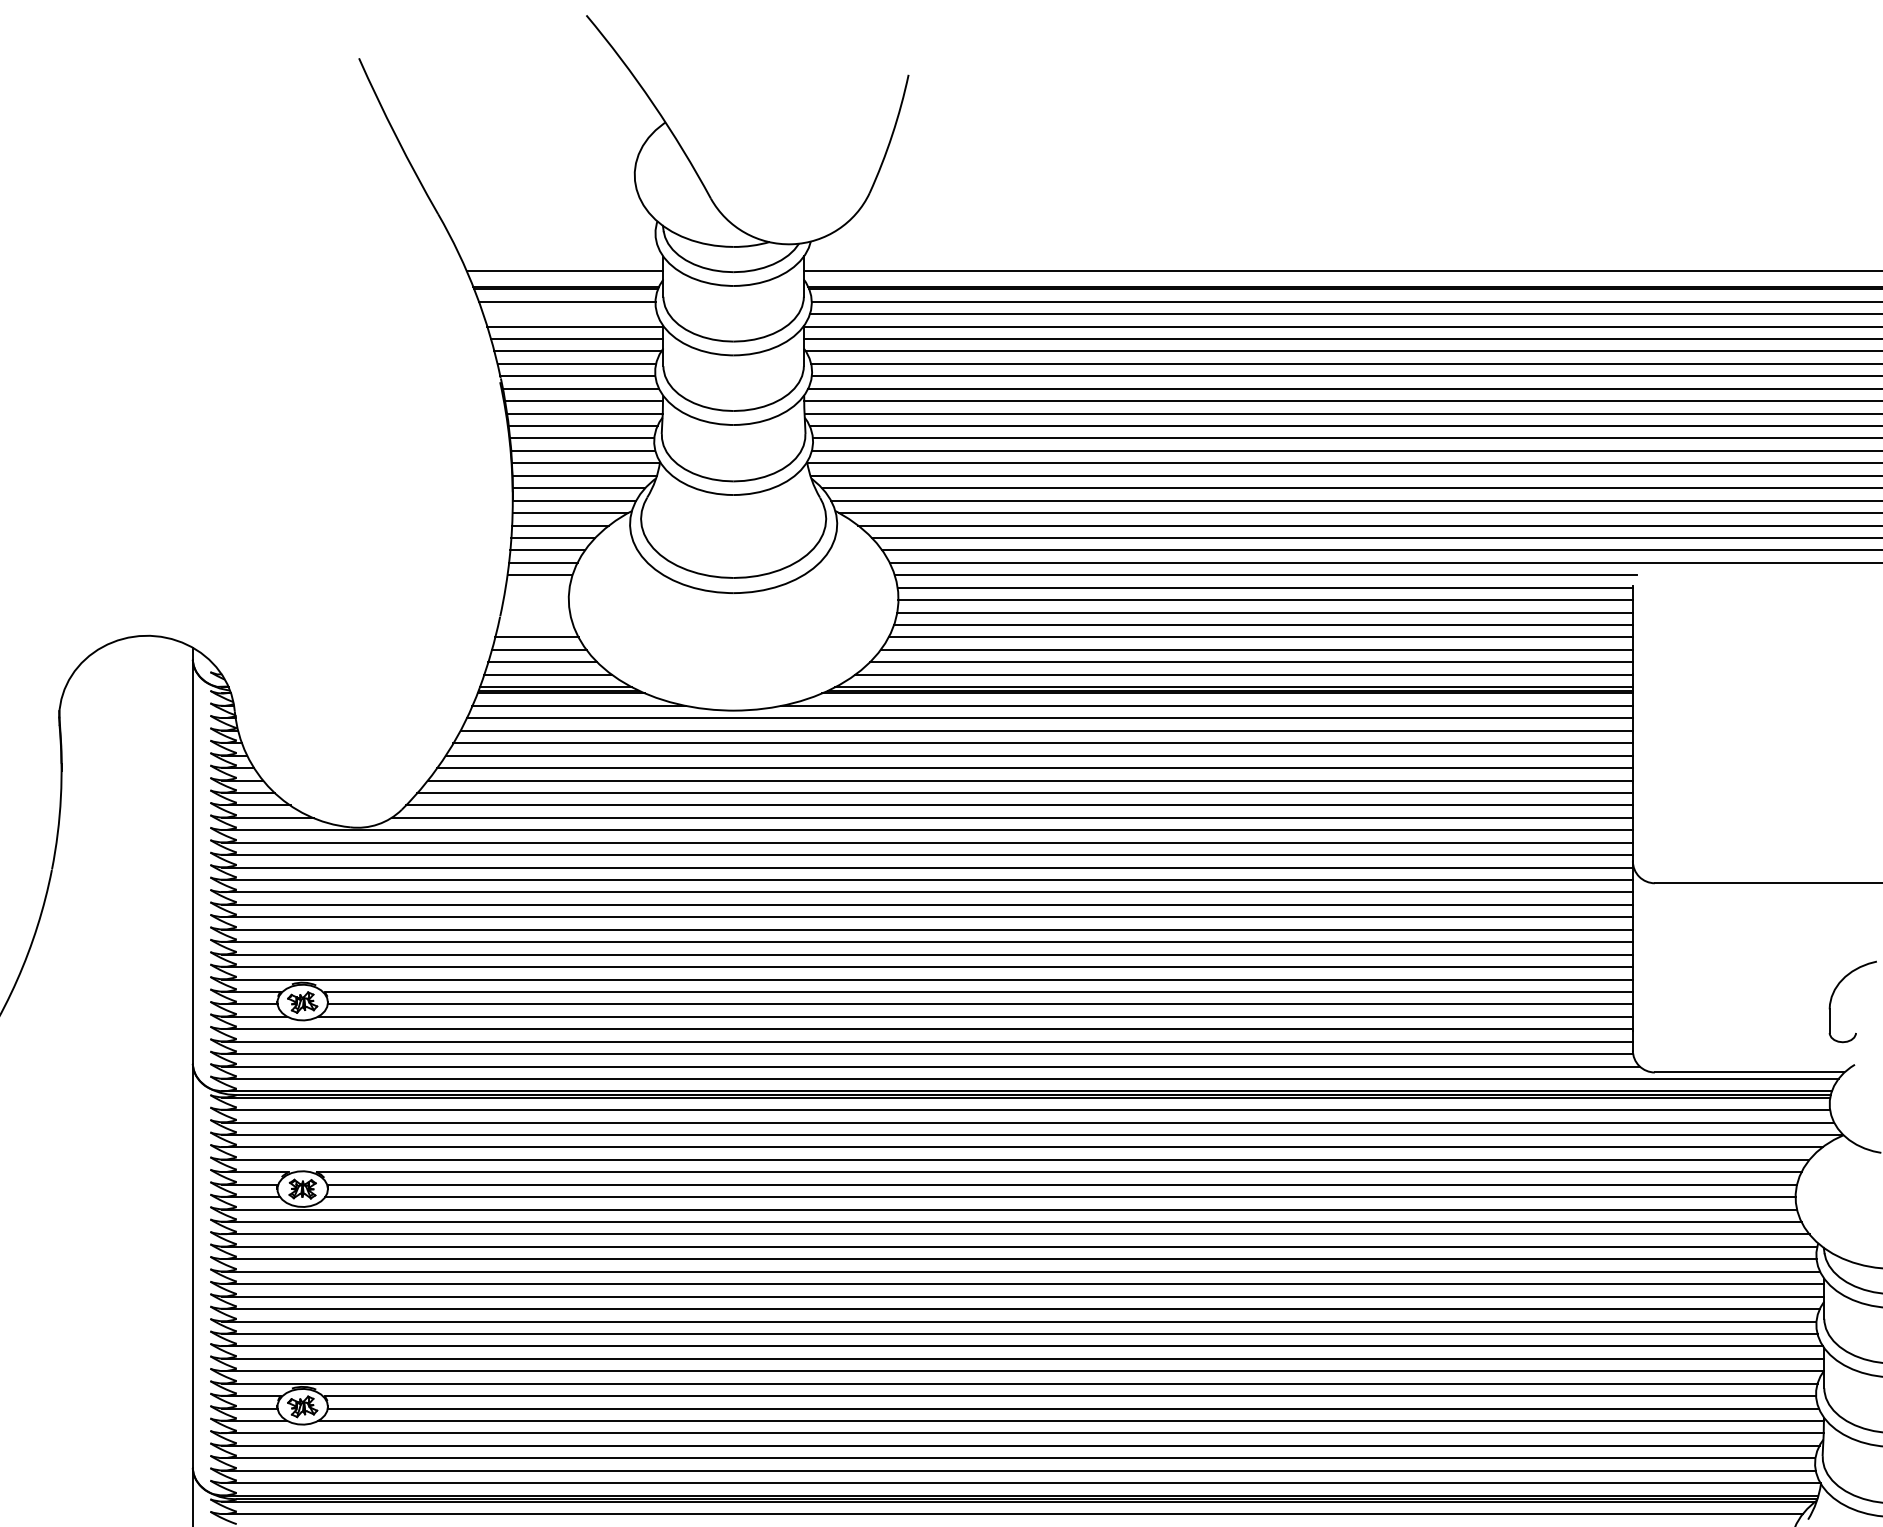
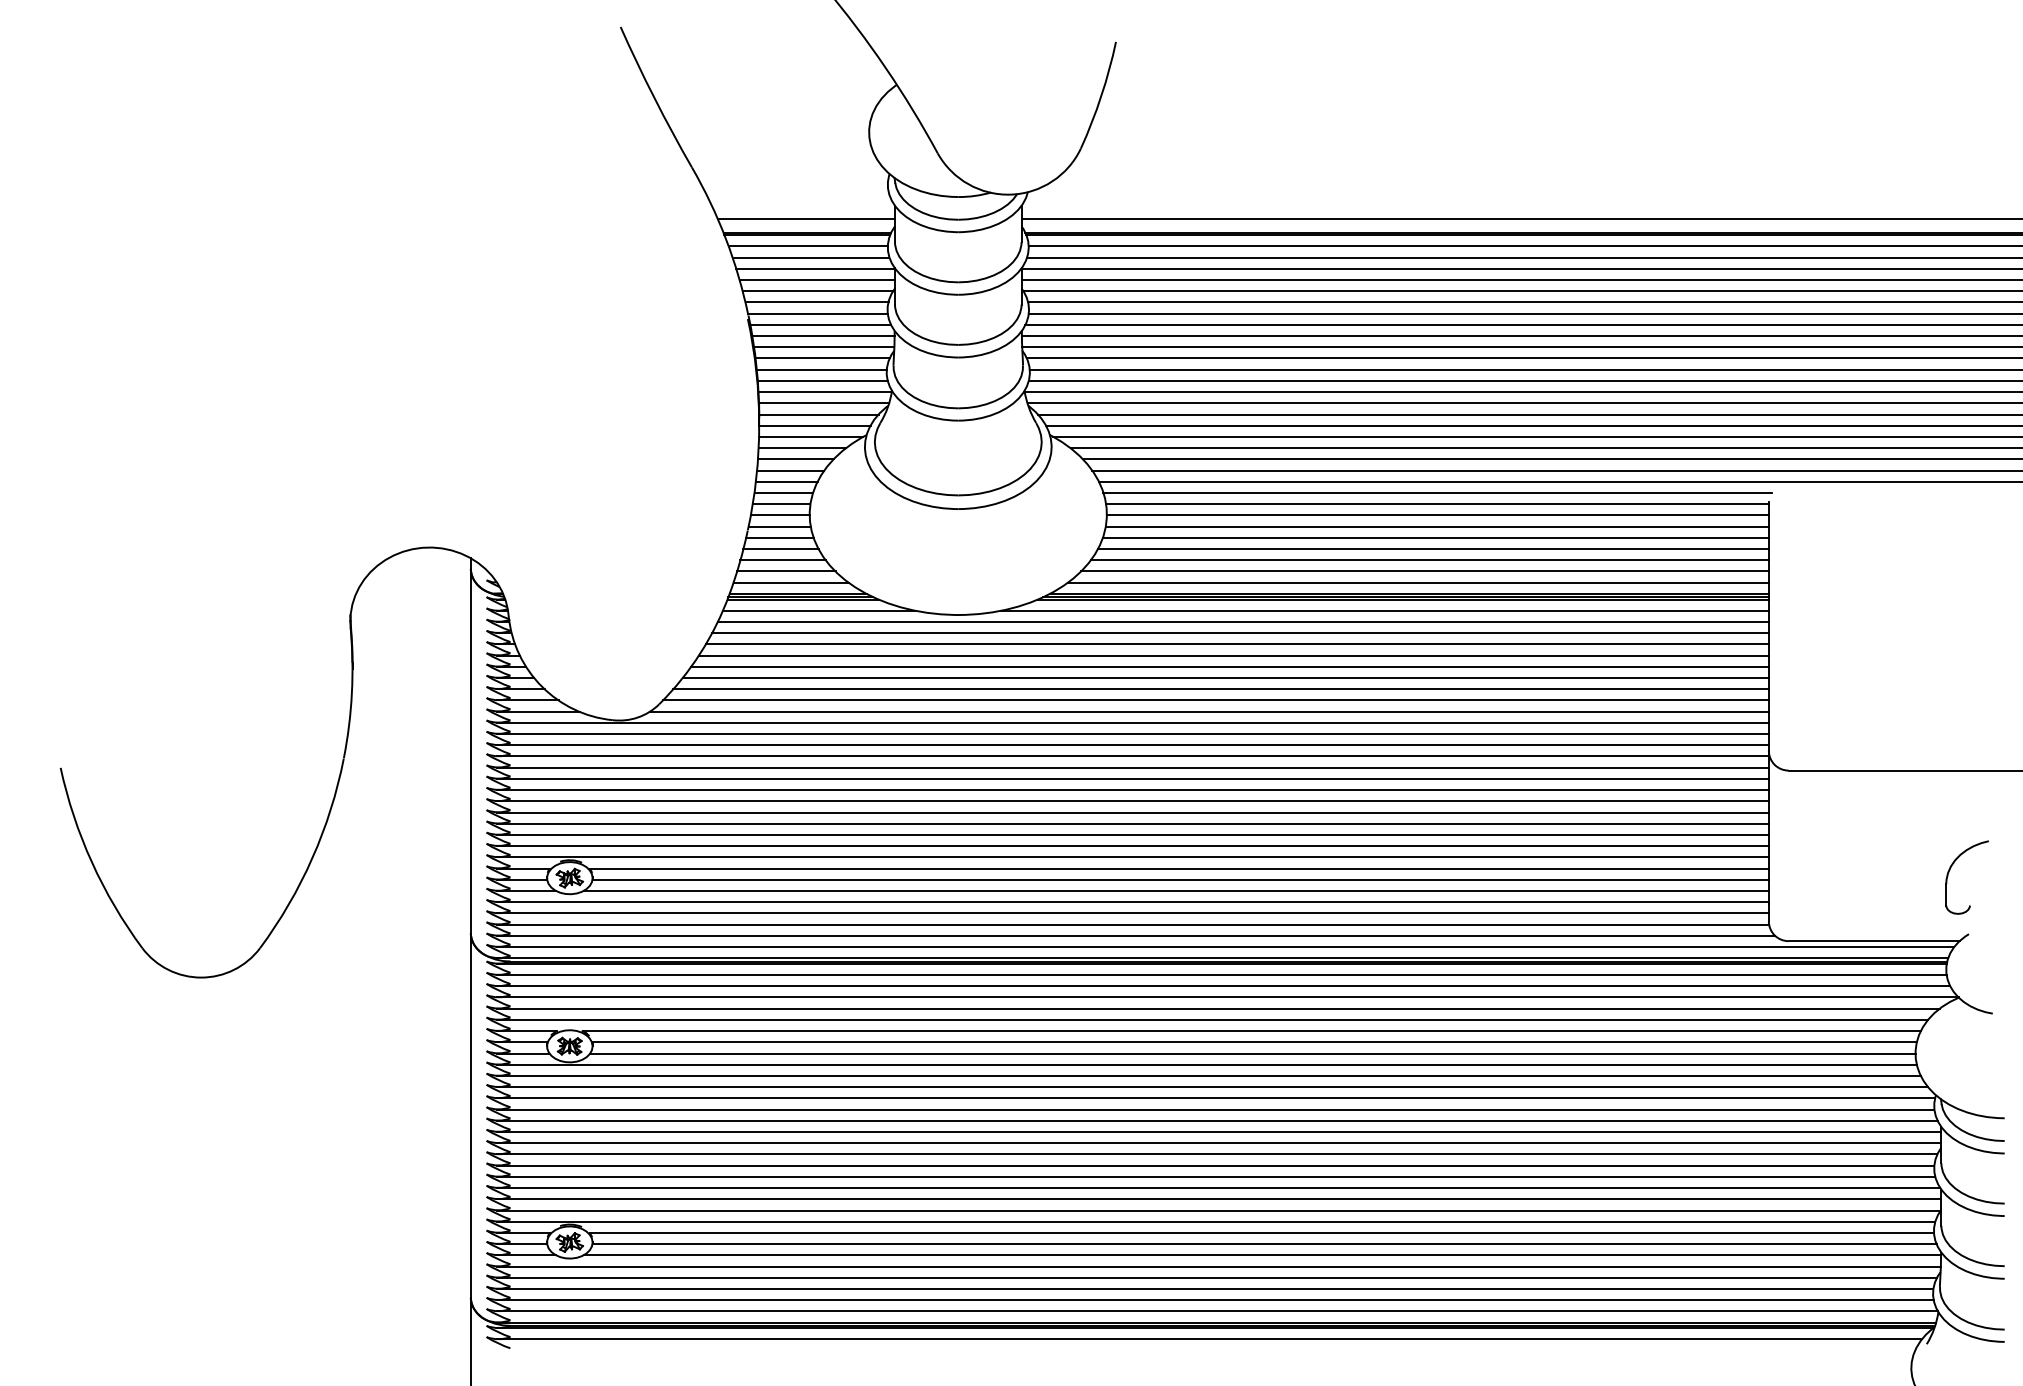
line: (569, 314) -> (810, 257), added
line: (537, 588) -> (781, 504), added
line: (535, 600) -> (779, 515), added
line: (535, 612) -> (779, 526), added
line: (535, 624) -> (779, 537), added

